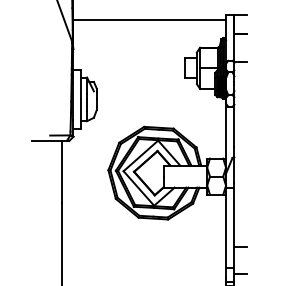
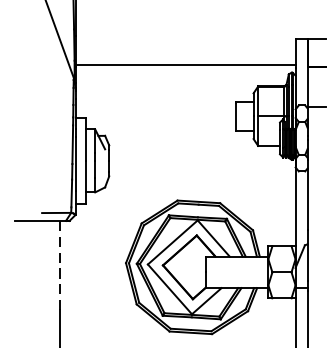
line: (149, 20) -> (185, 65), moved
line: (62, 171) -> (59, 264), solid -> dashed

